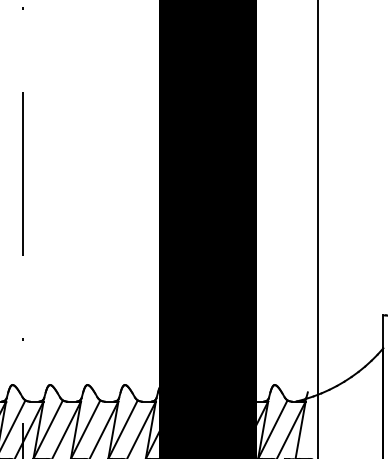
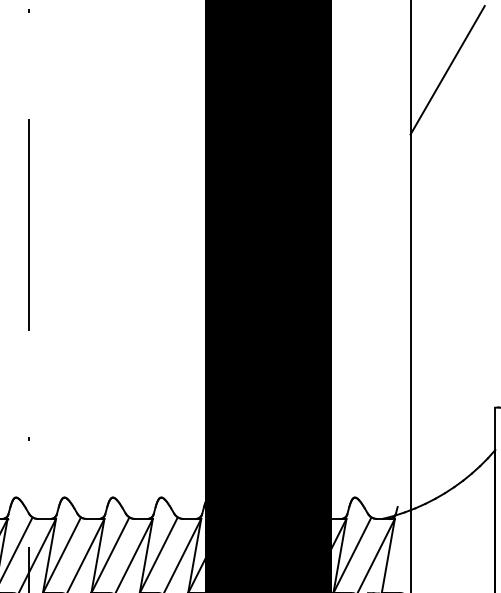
line: (346, 54) -> (447, 70), added

